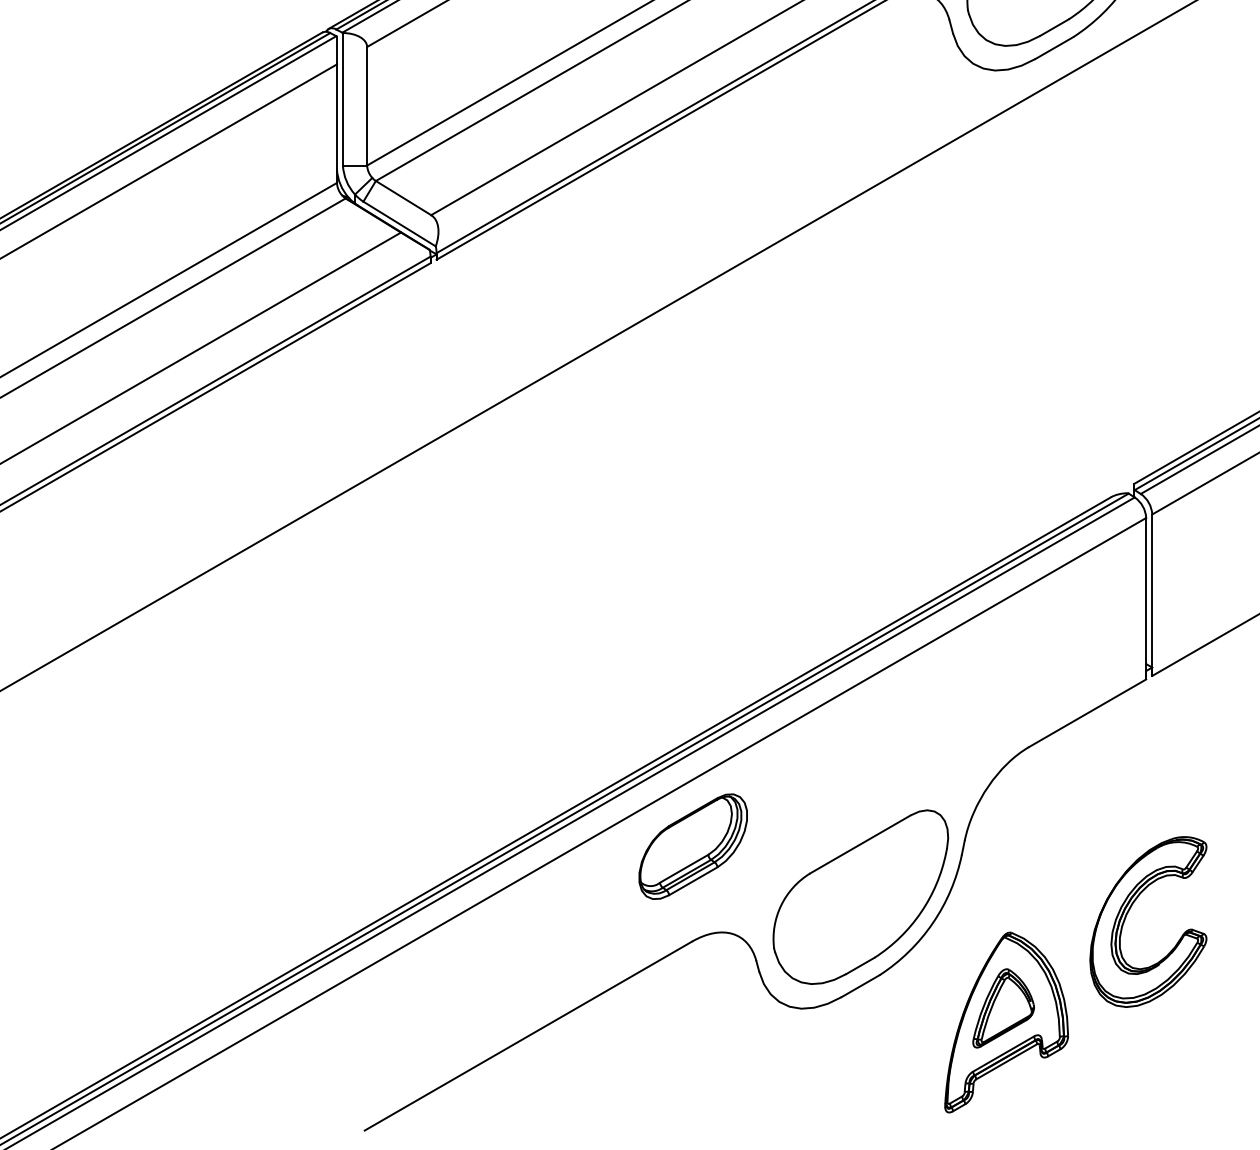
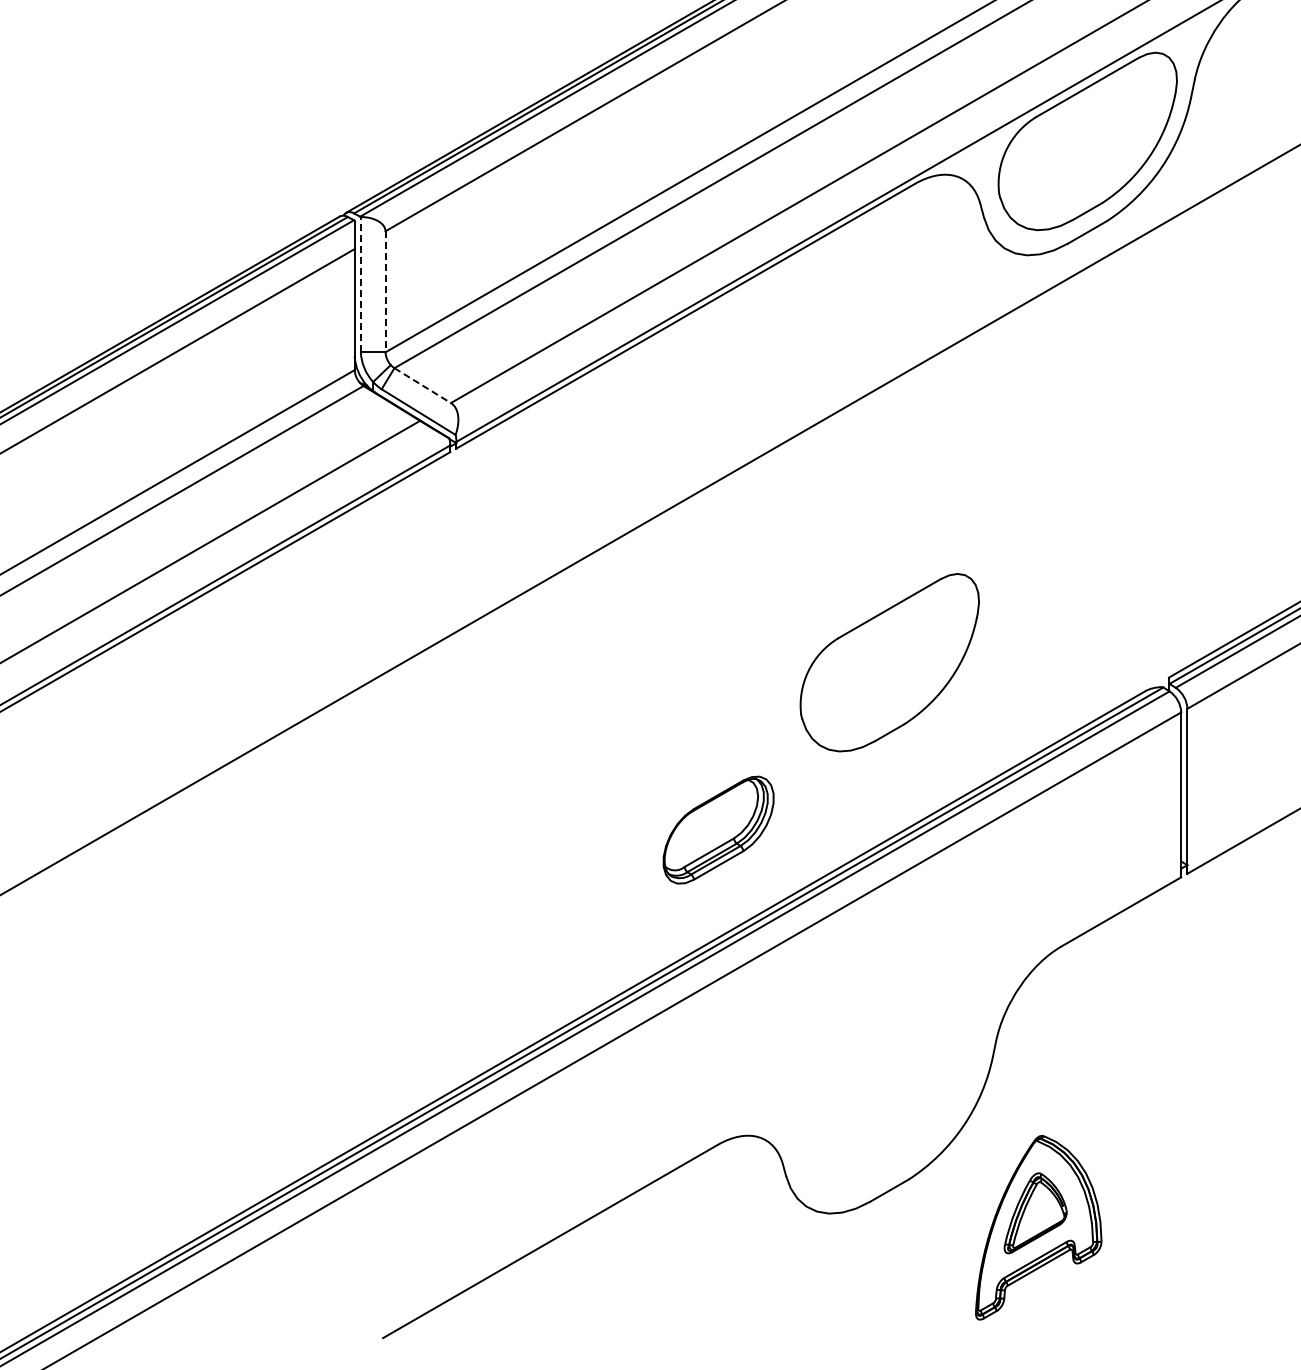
line: (342, 99) -> (360, 284), solid -> dashed
line: (367, 105) -> (385, 291), solid -> dashed
line: (404, 197) -> (423, 385), solid -> dashed
part: (693, 846) -> (718, 829), moved
part: (860, 896) -> (889, 662), moved
part: (1128, 912) -> (1163, 1115), removed

